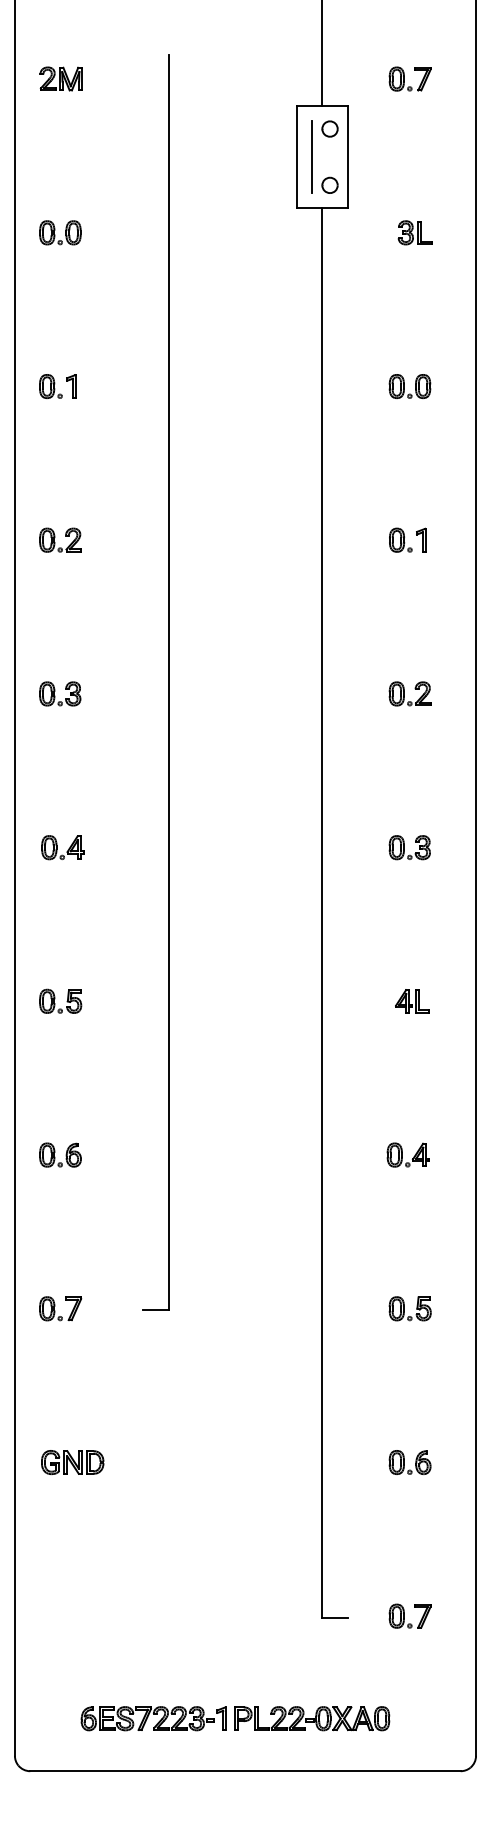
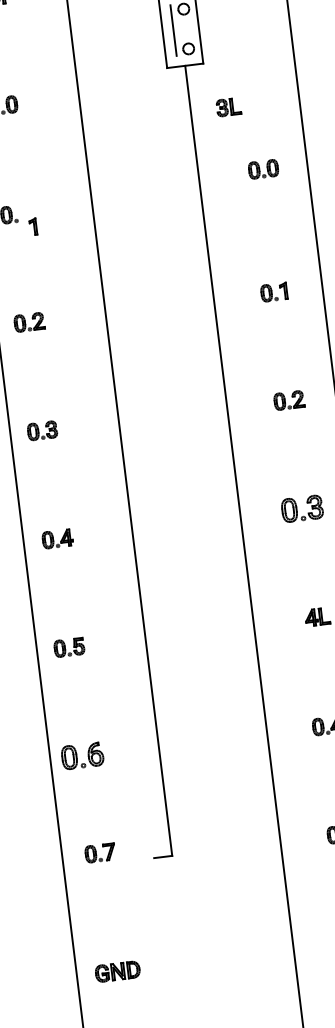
part: (414, 232) -> (228, 107), moved
part: (71, 386) -> (33, 226), moved
part: (409, 386) -> (263, 169), moved
part: (409, 847) -> (302, 508), size x1.4
part: (60, 1154) -> (82, 755), size x1.4
part: (60, 1308) -> (100, 852), moved

